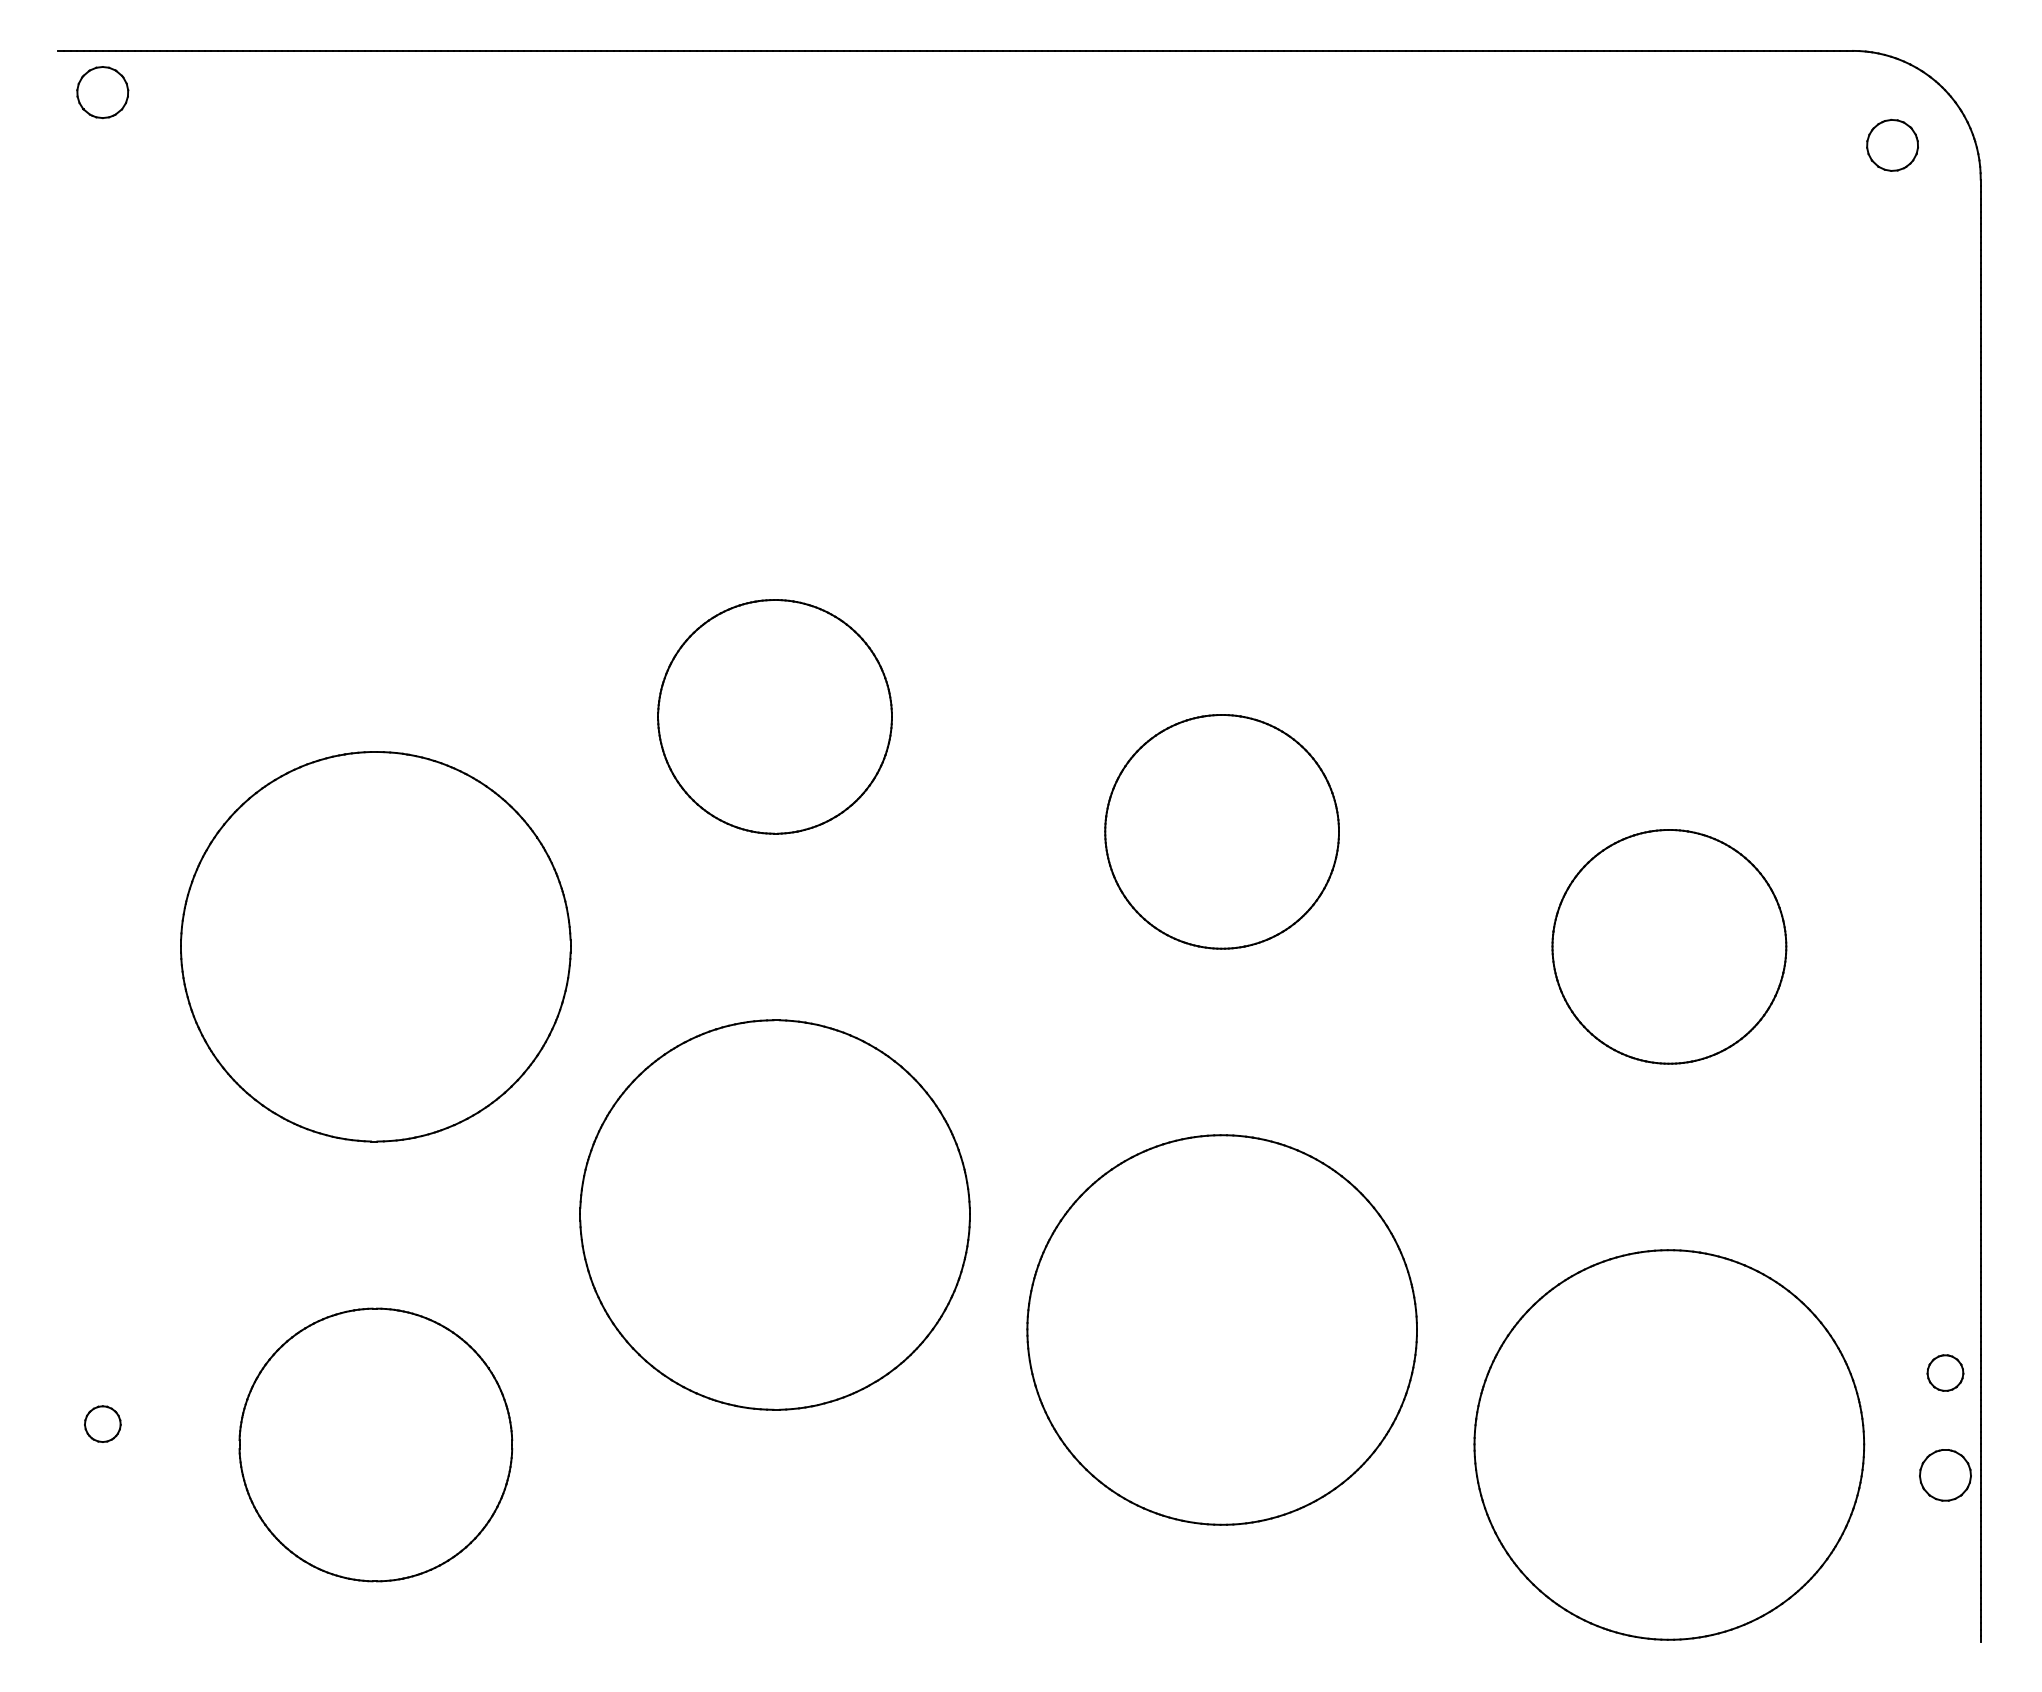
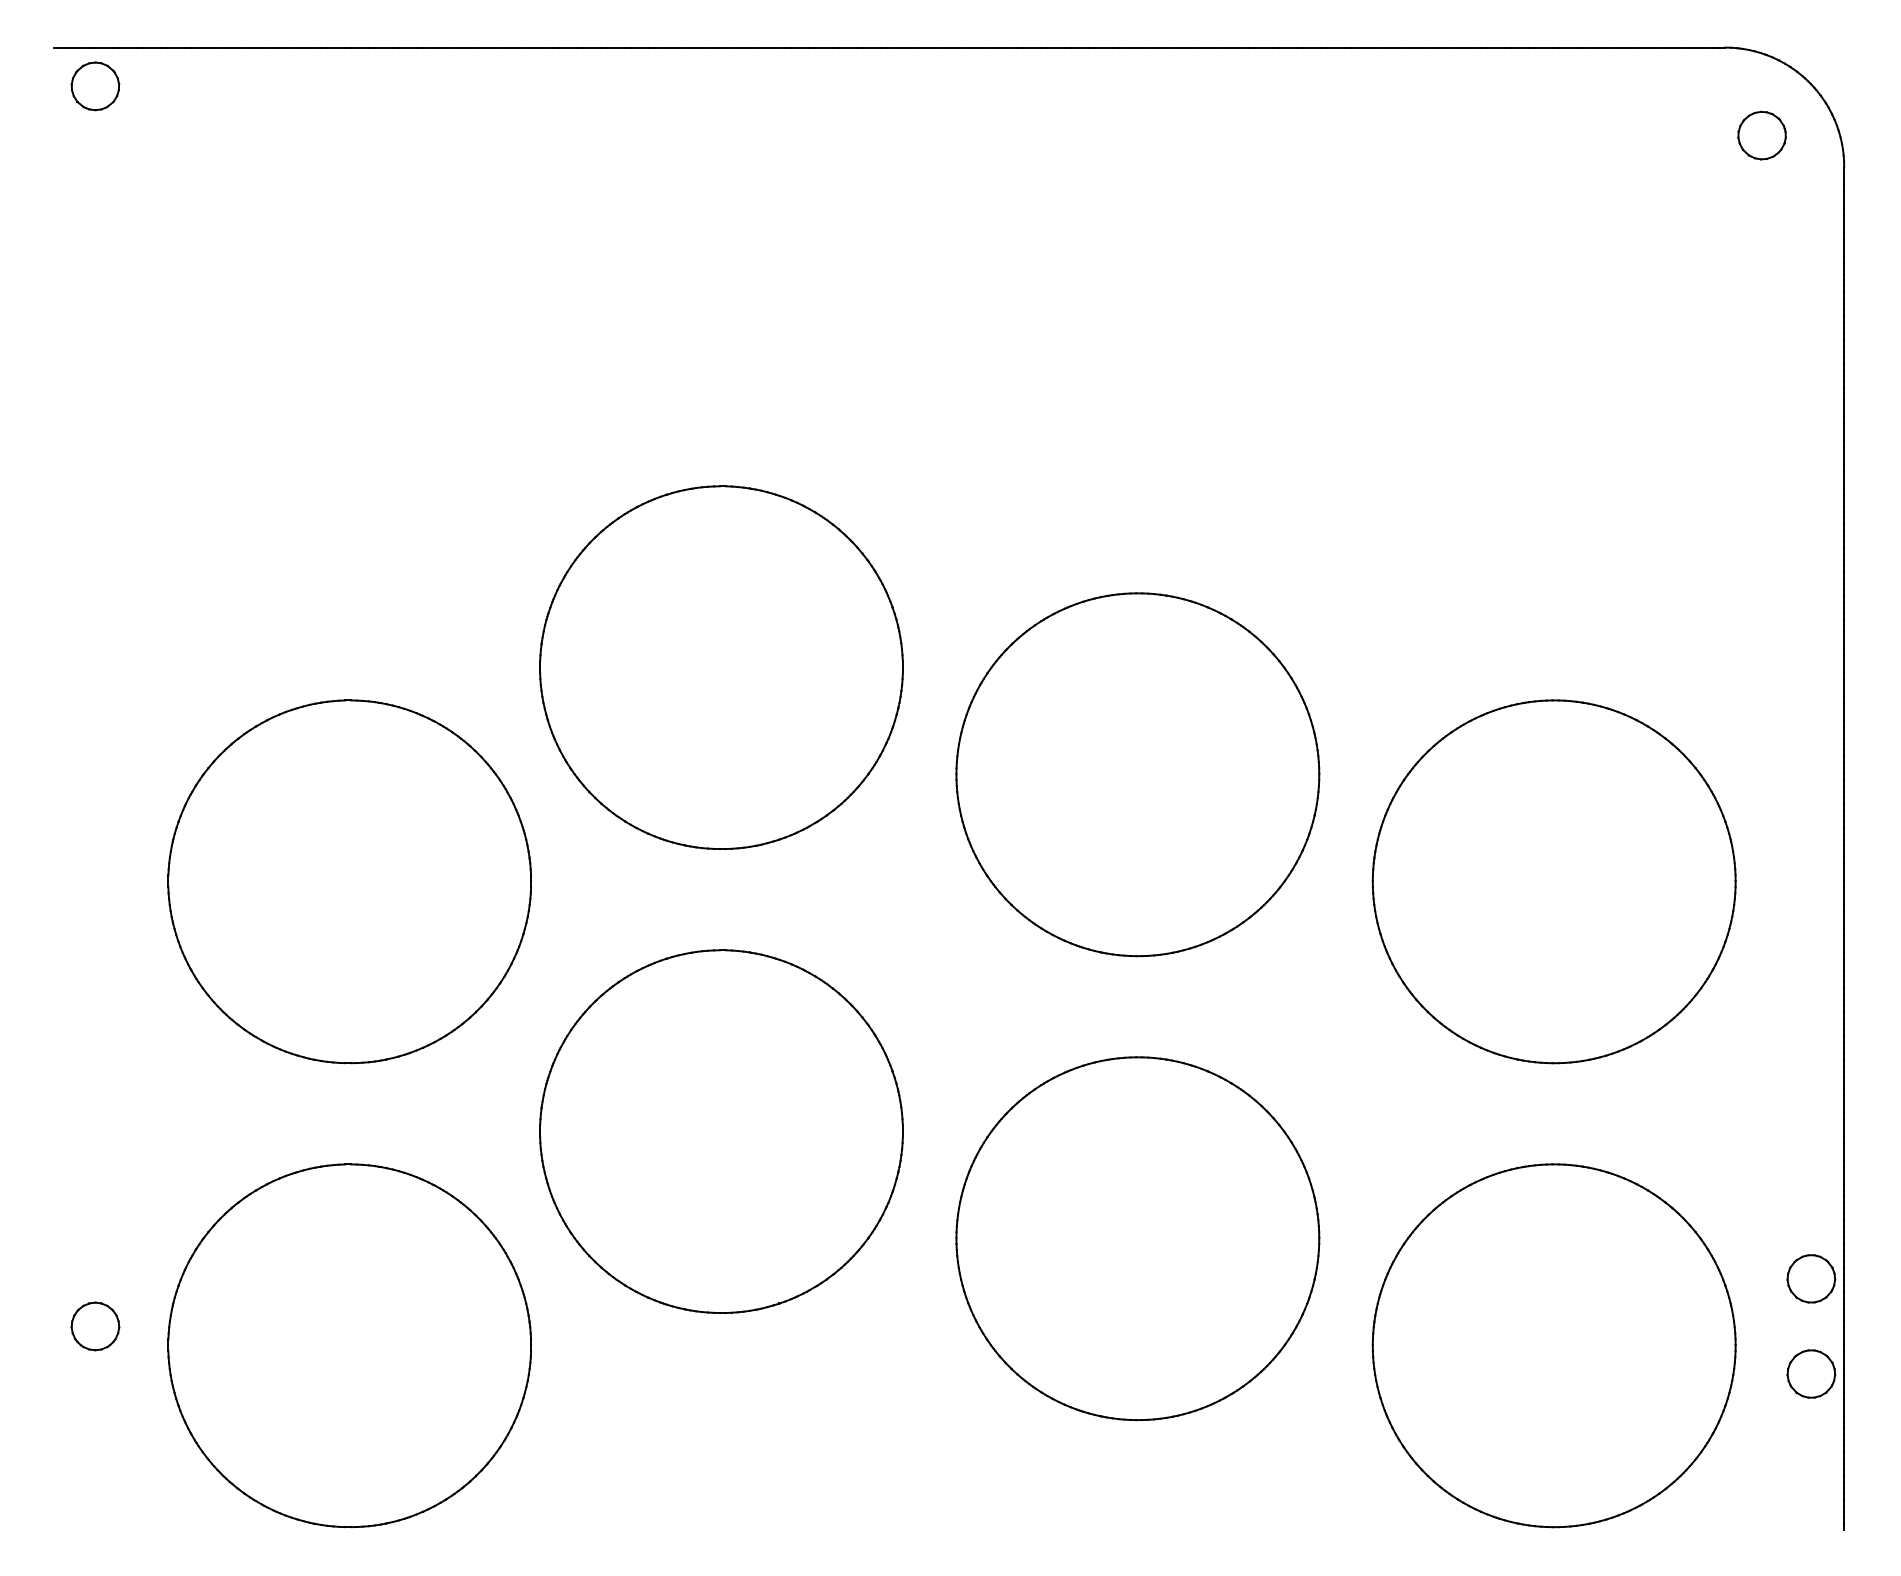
part: (774, 716) -> (720, 667), size x1.67
part: (1221, 831) -> (1137, 774), size x1.67
part: (1669, 946) -> (1554, 881), size x1.67
part: (1945, 1372) -> (1811, 1278), size x1.43
part: (102, 1423) -> (95, 1325), size x1.43
part: (375, 1444) -> (349, 1345), size x1.43

